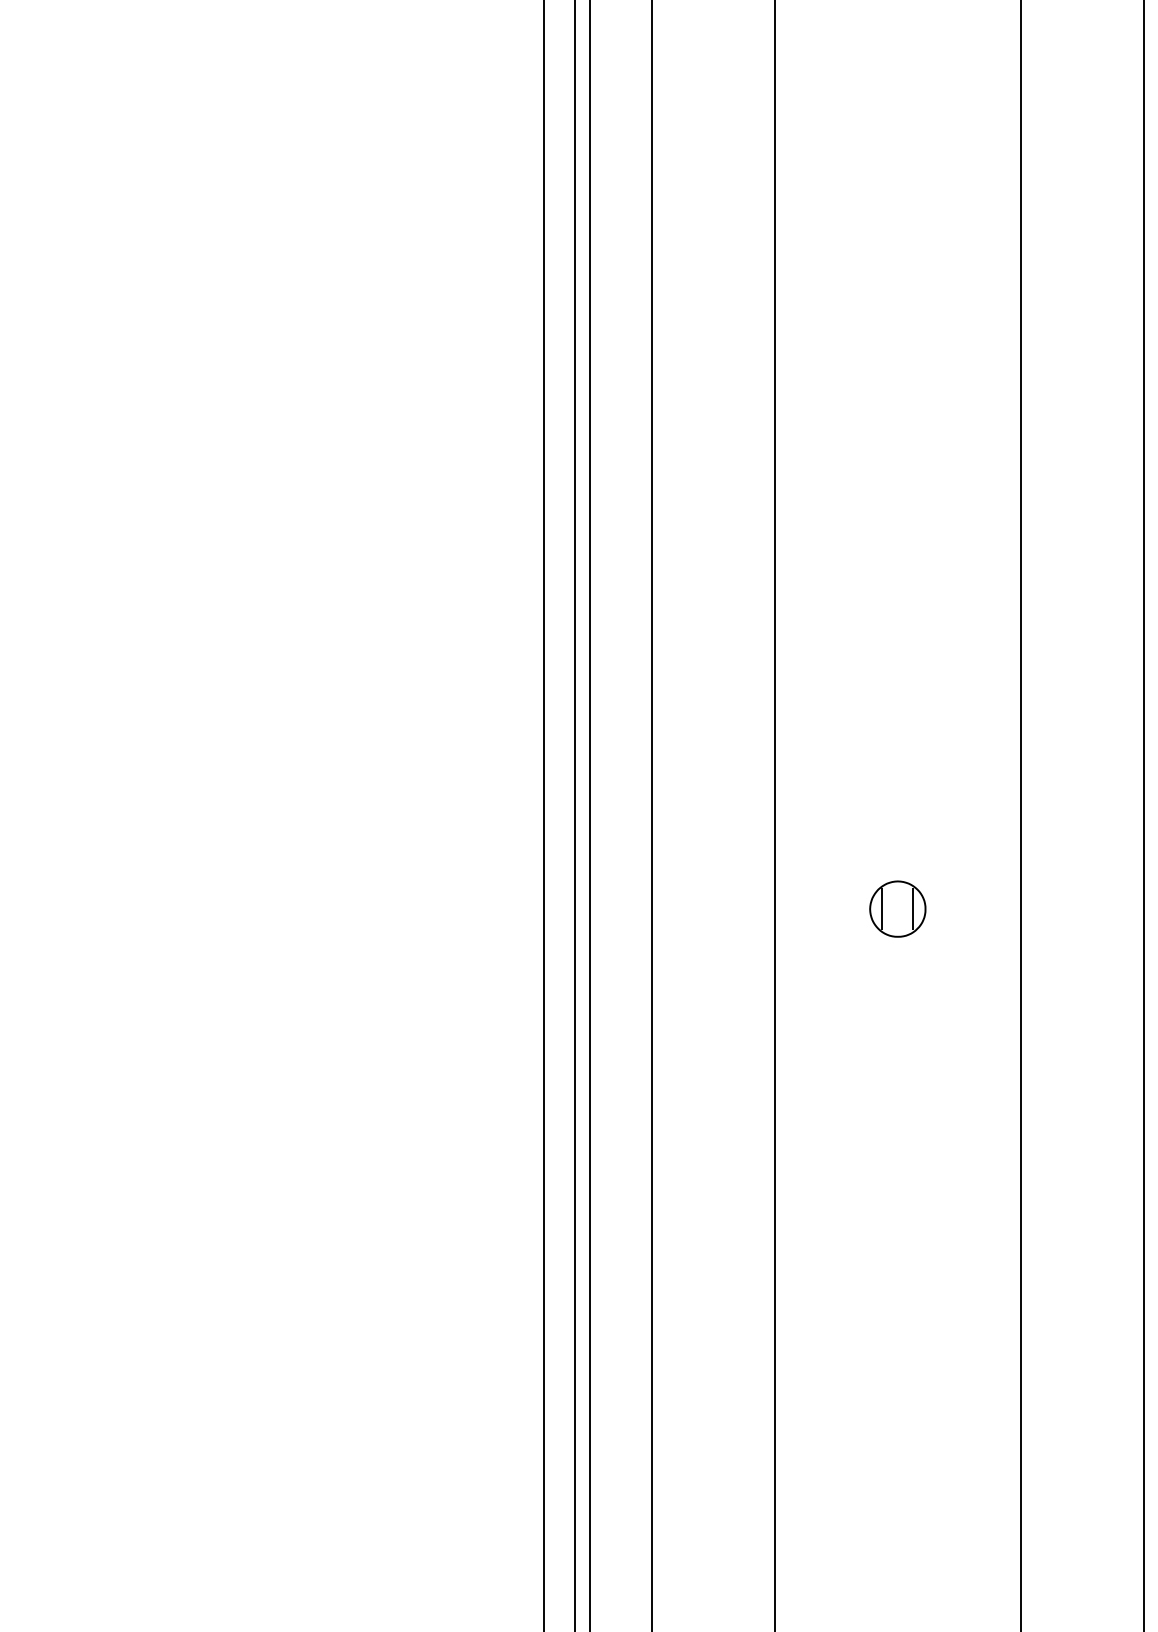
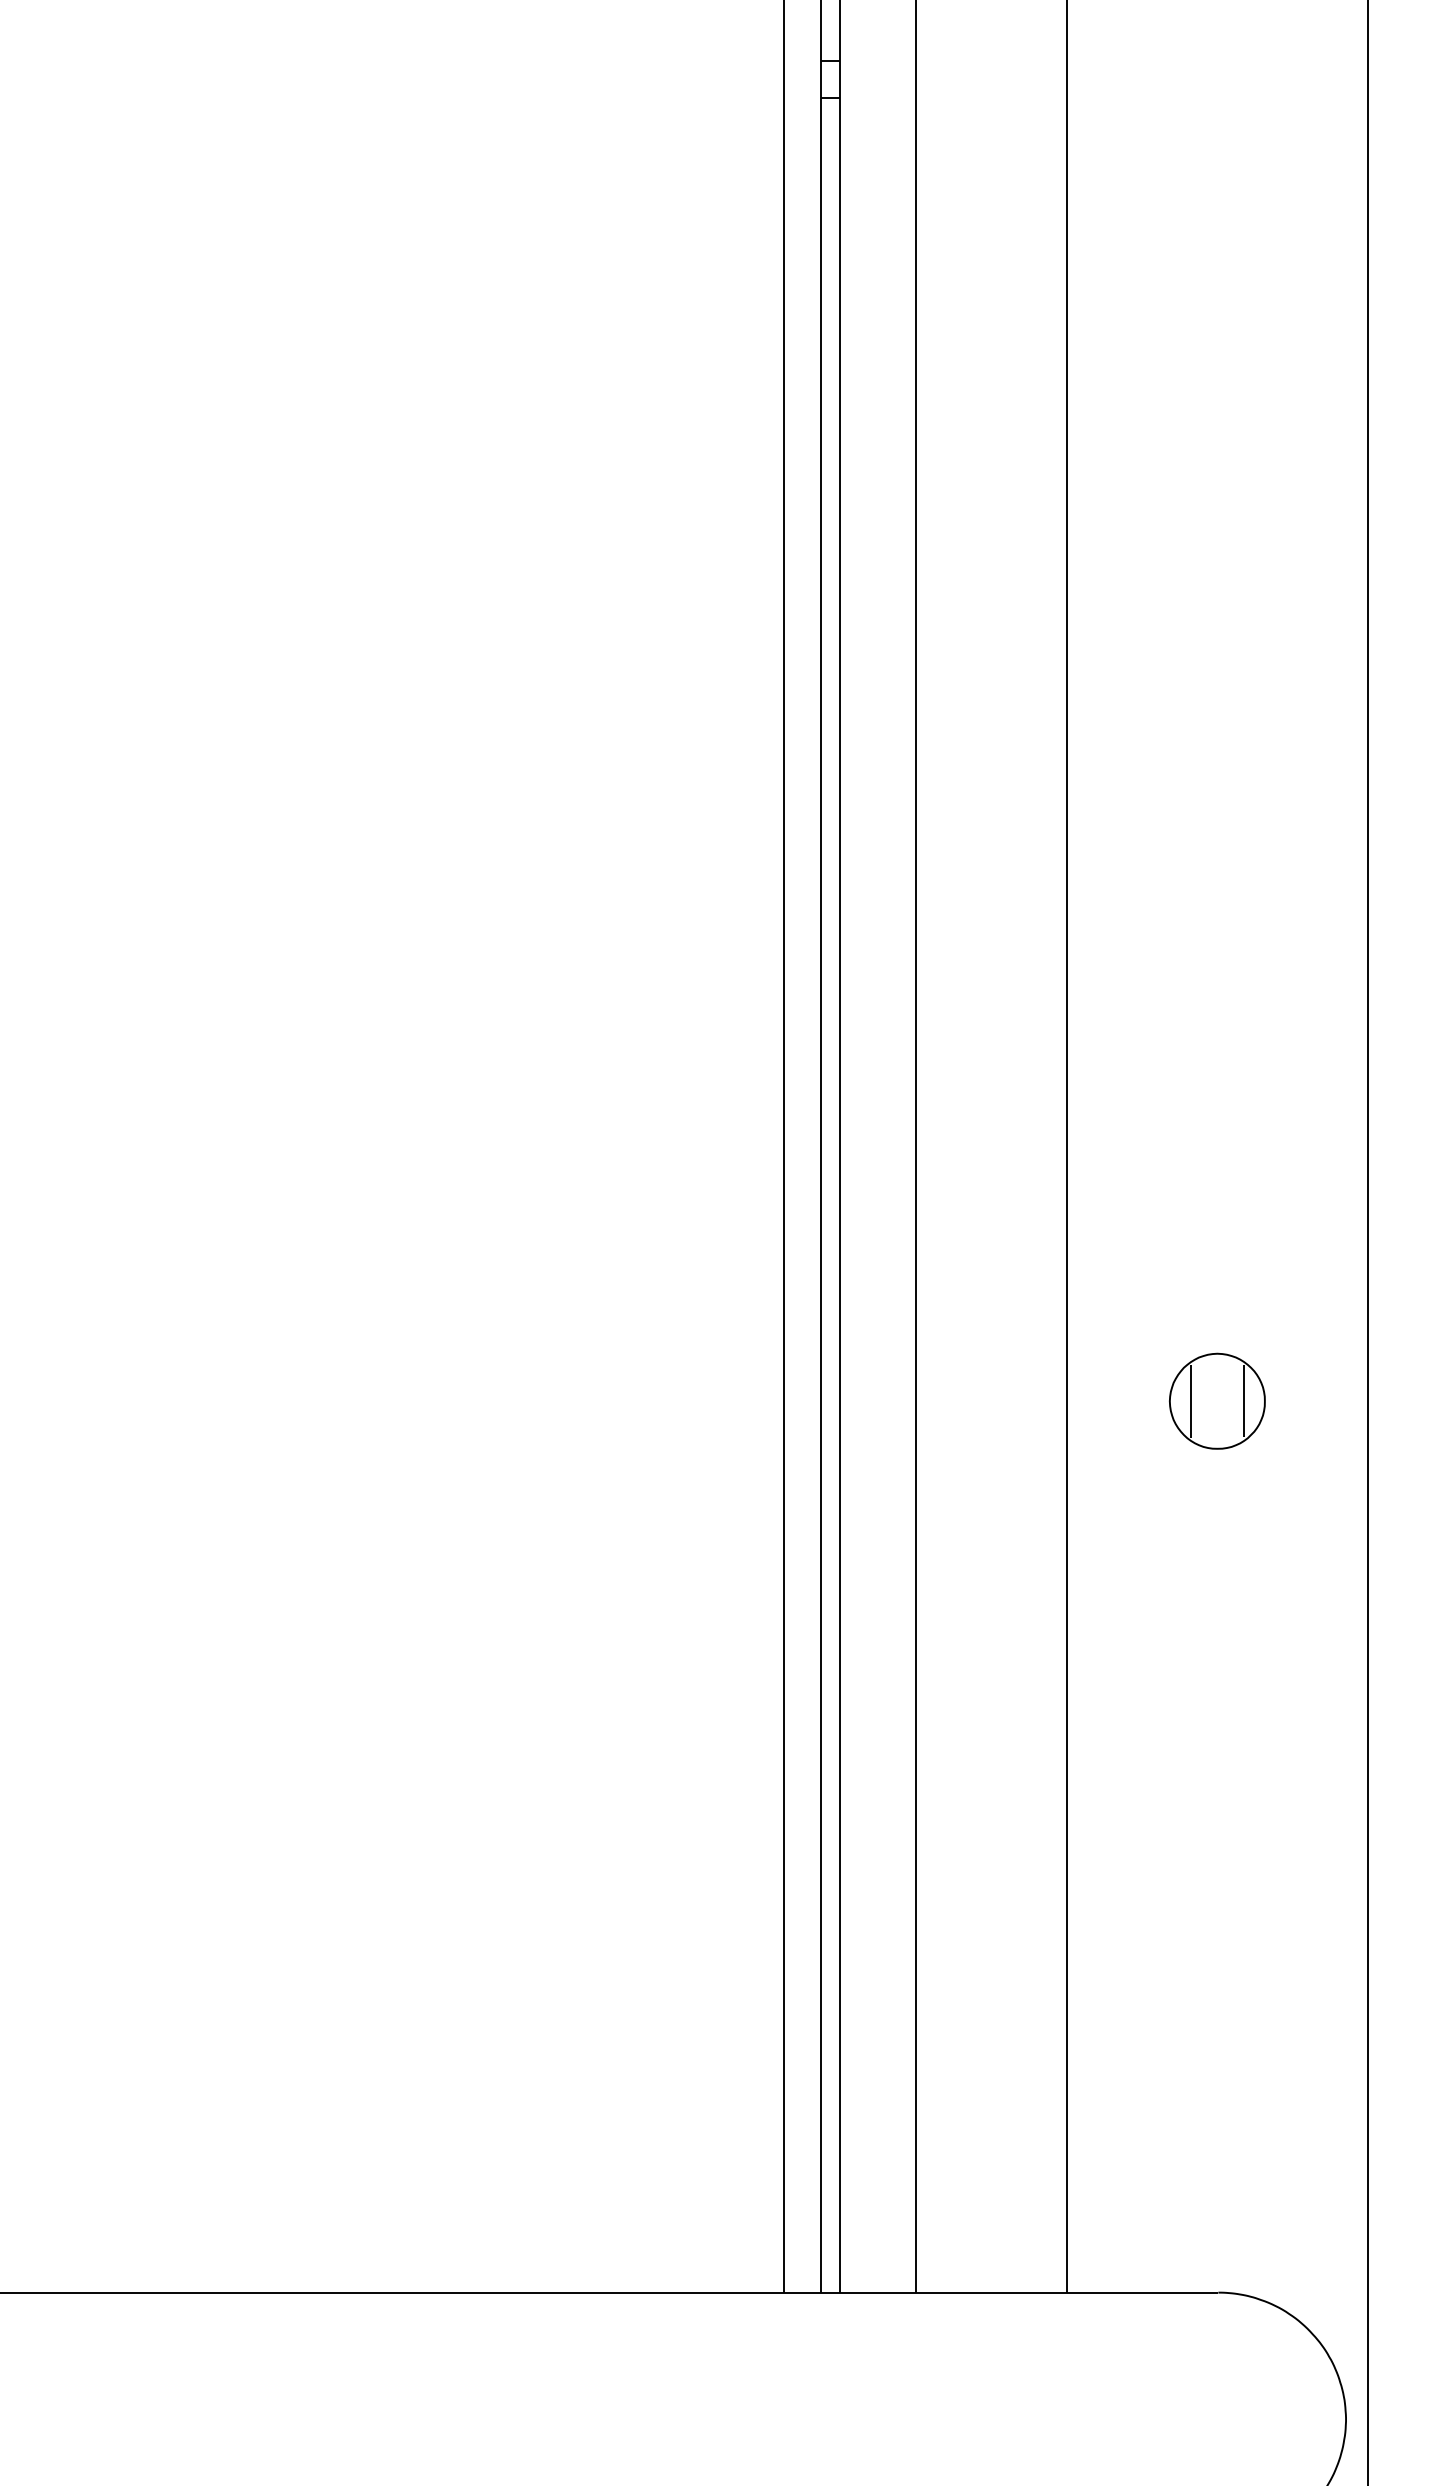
part: (897, 908) -> (1217, 1400), size x1.4

